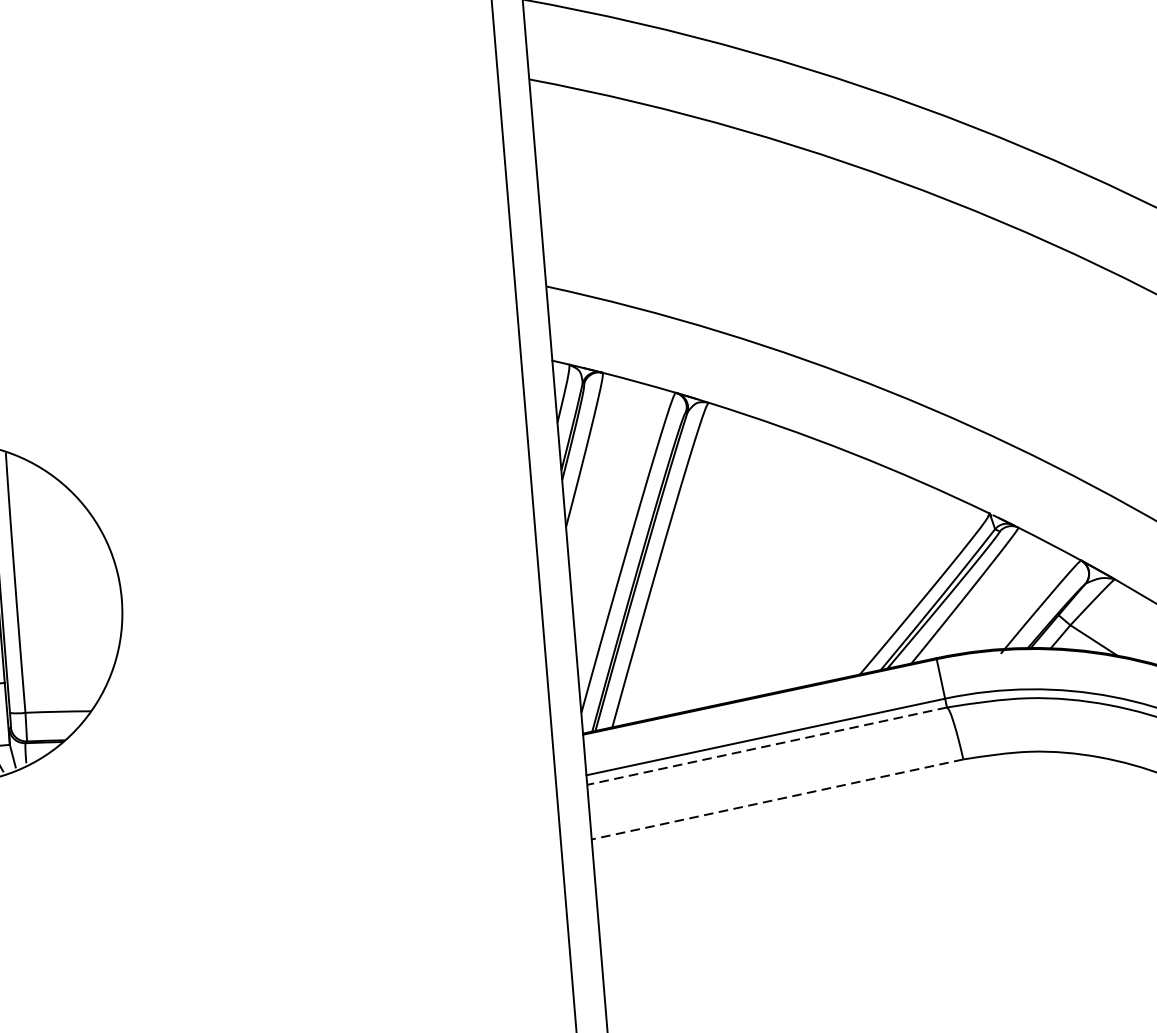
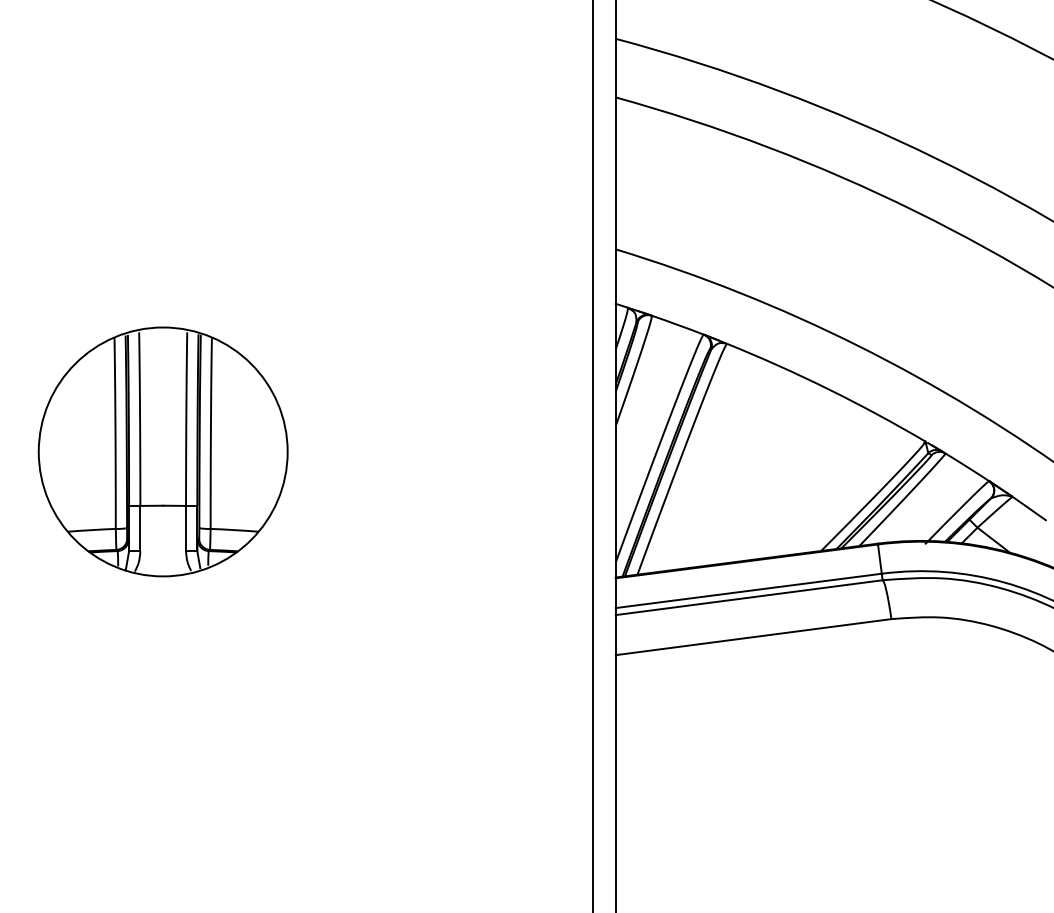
line: (767, 745) -> (749, 597), dashed -> solid
line: (777, 799) -> (753, 637), dashed -> solid

